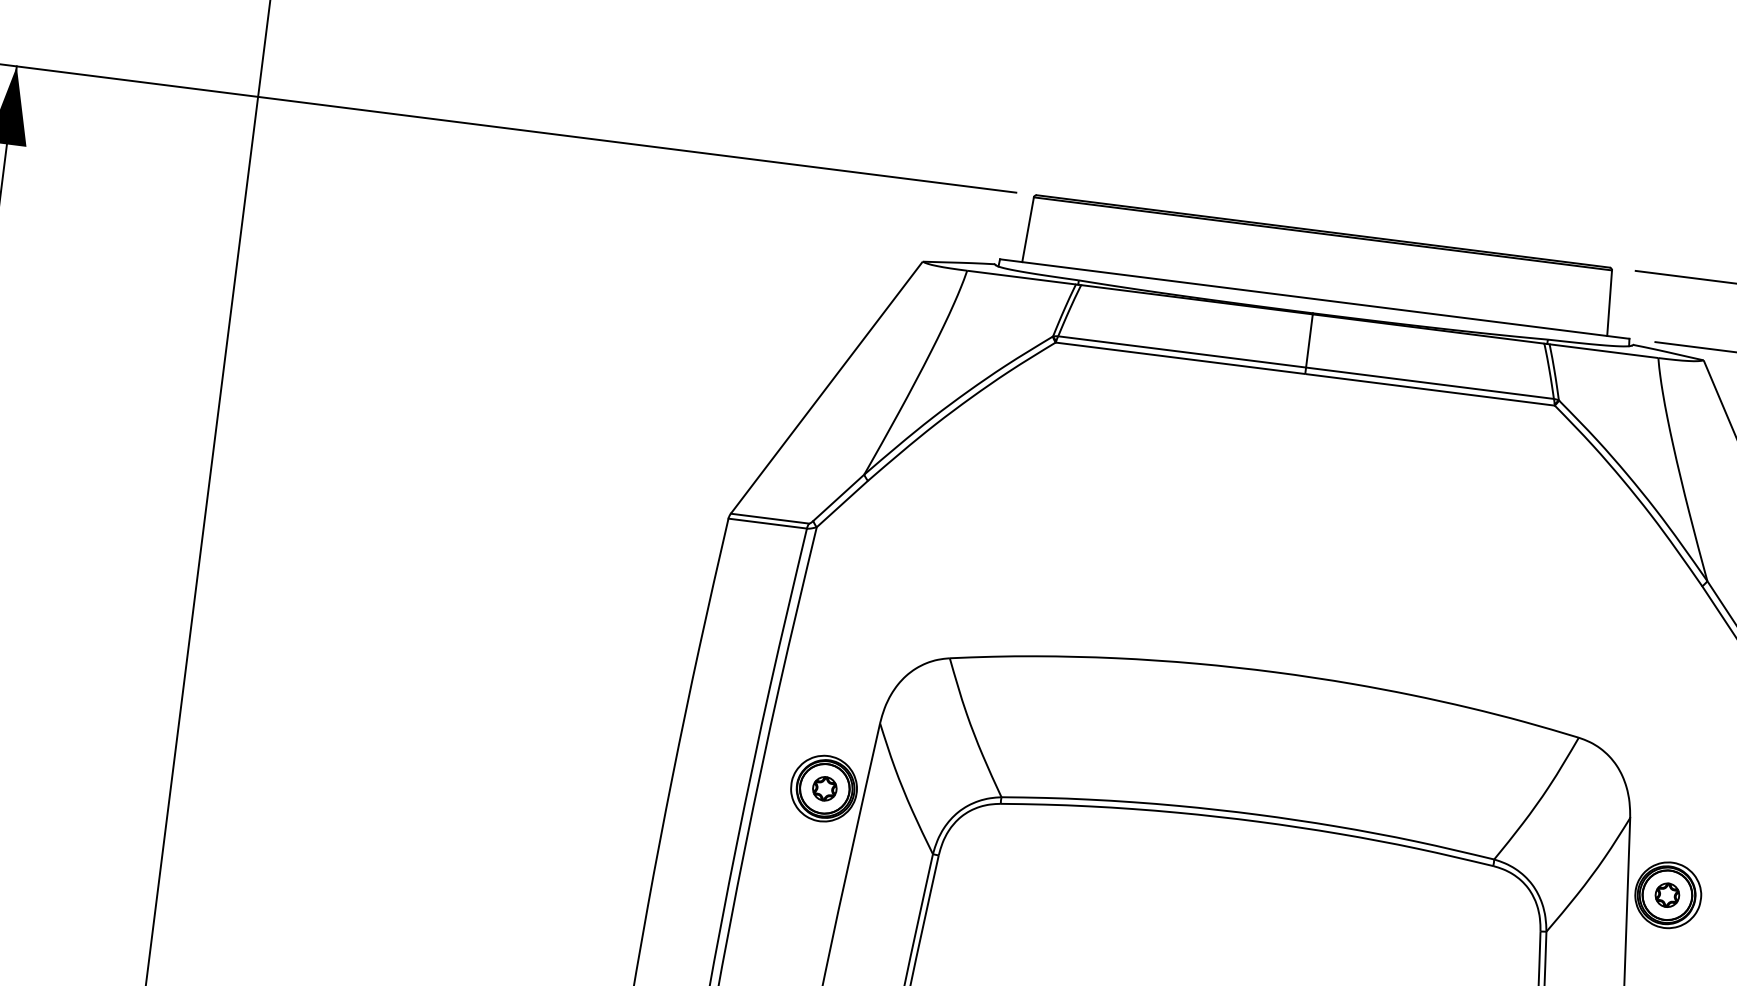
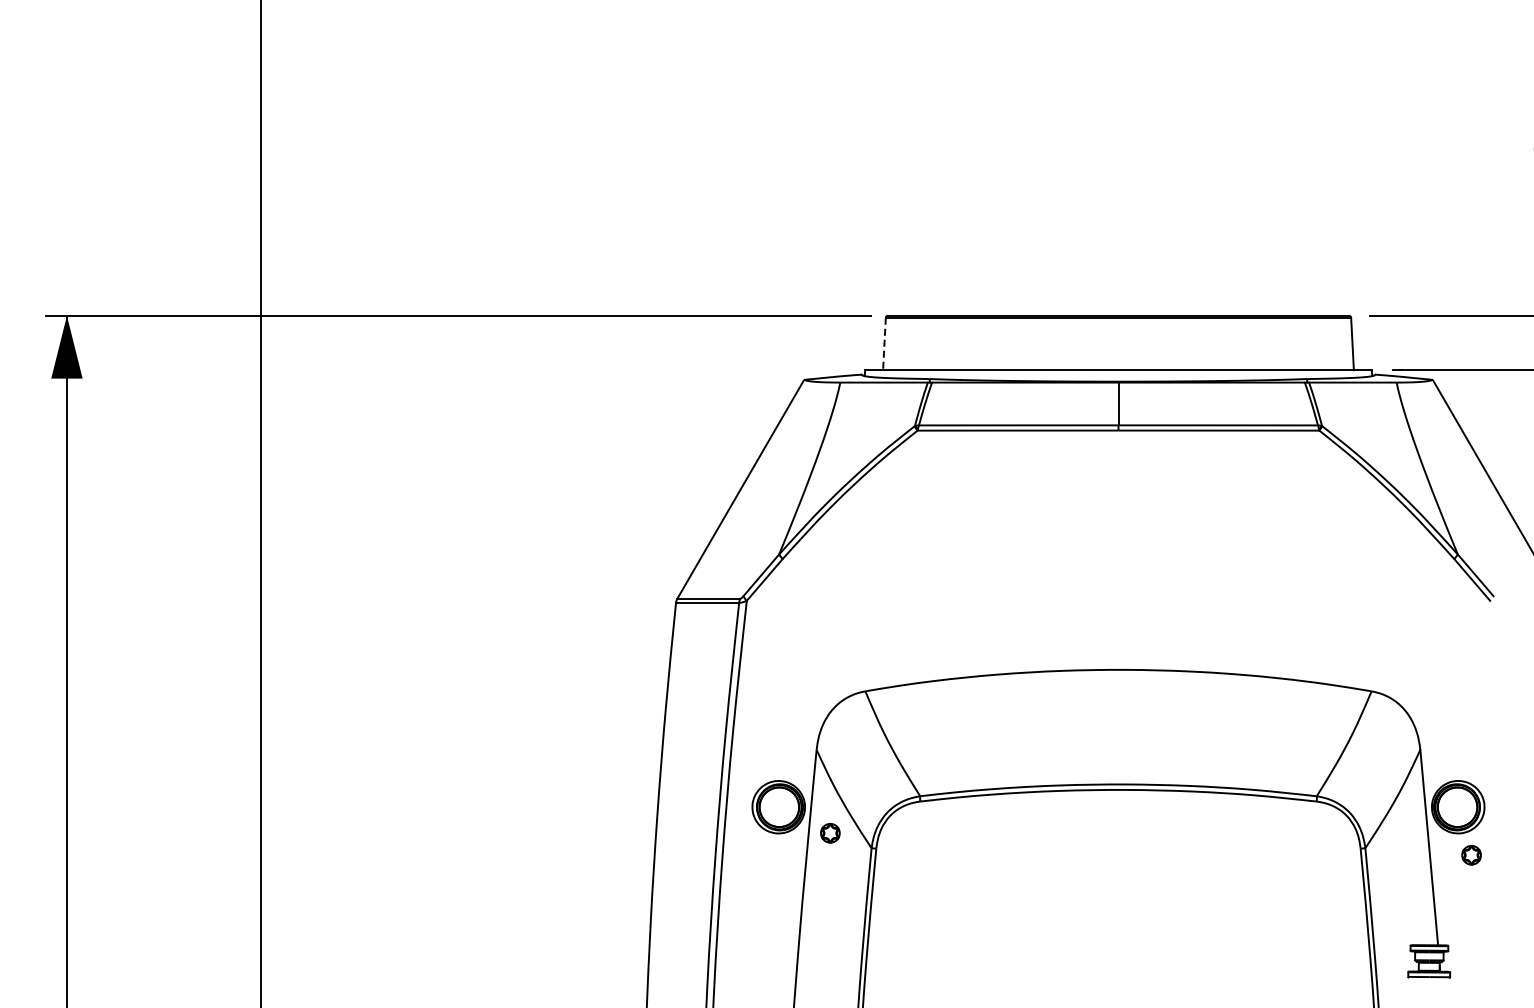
line: (1028, 230) -> (884, 344), solid -> dashed
part: (825, 787) -> (830, 832), moved
part: (1667, 894) -> (1471, 854), moved

